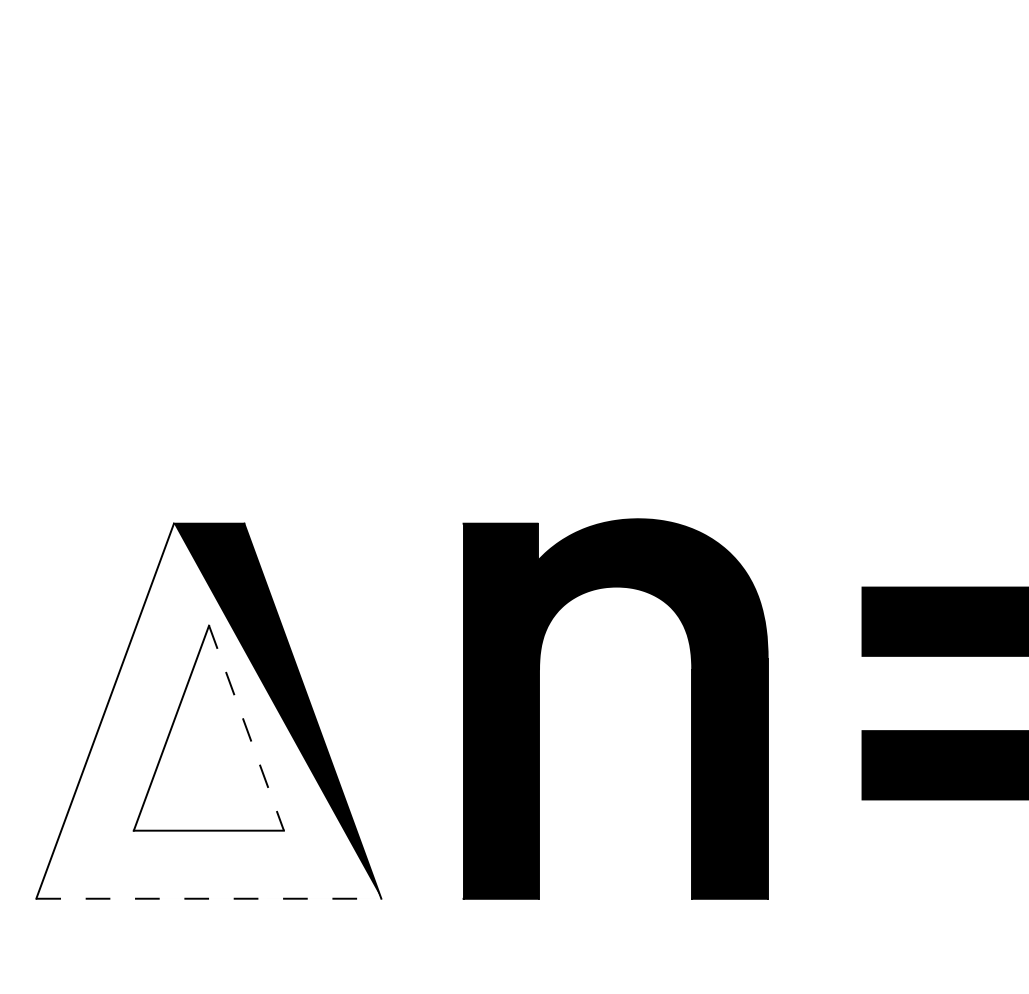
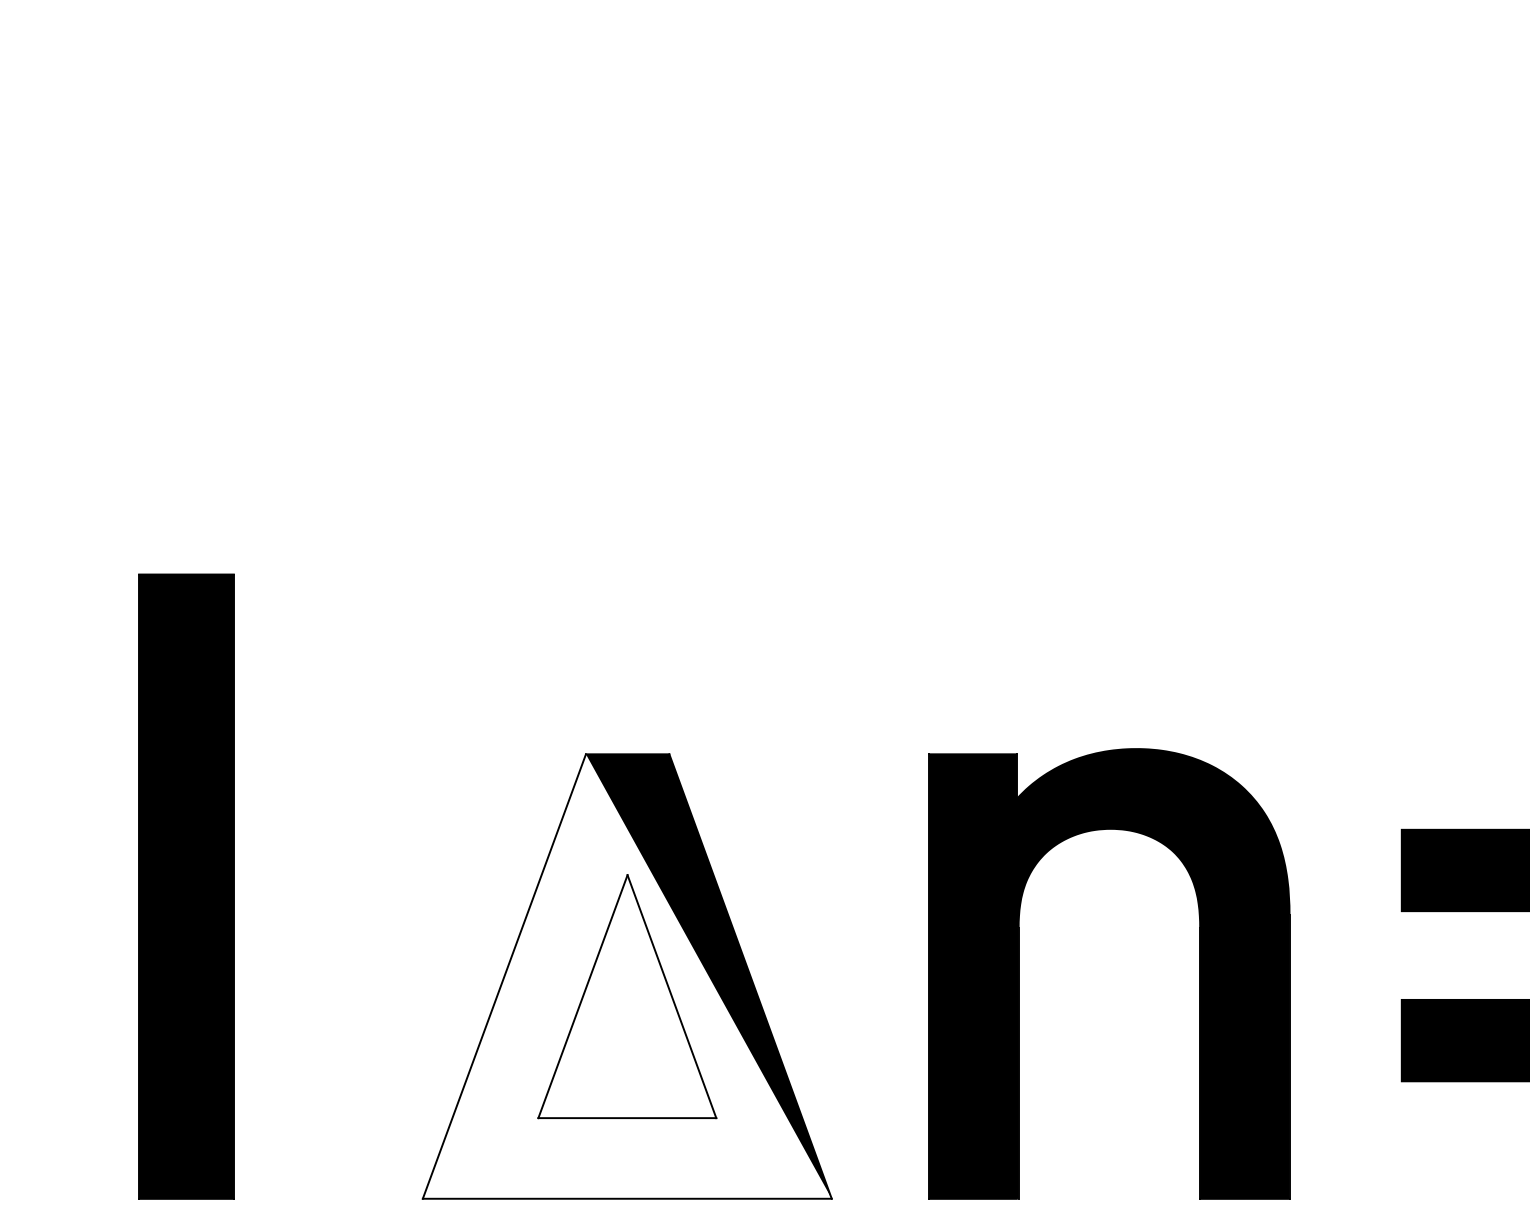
line: (246, 728) -> (672, 997), dashed -> solid
line: (209, 898) -> (627, 1198), dashed -> solid

